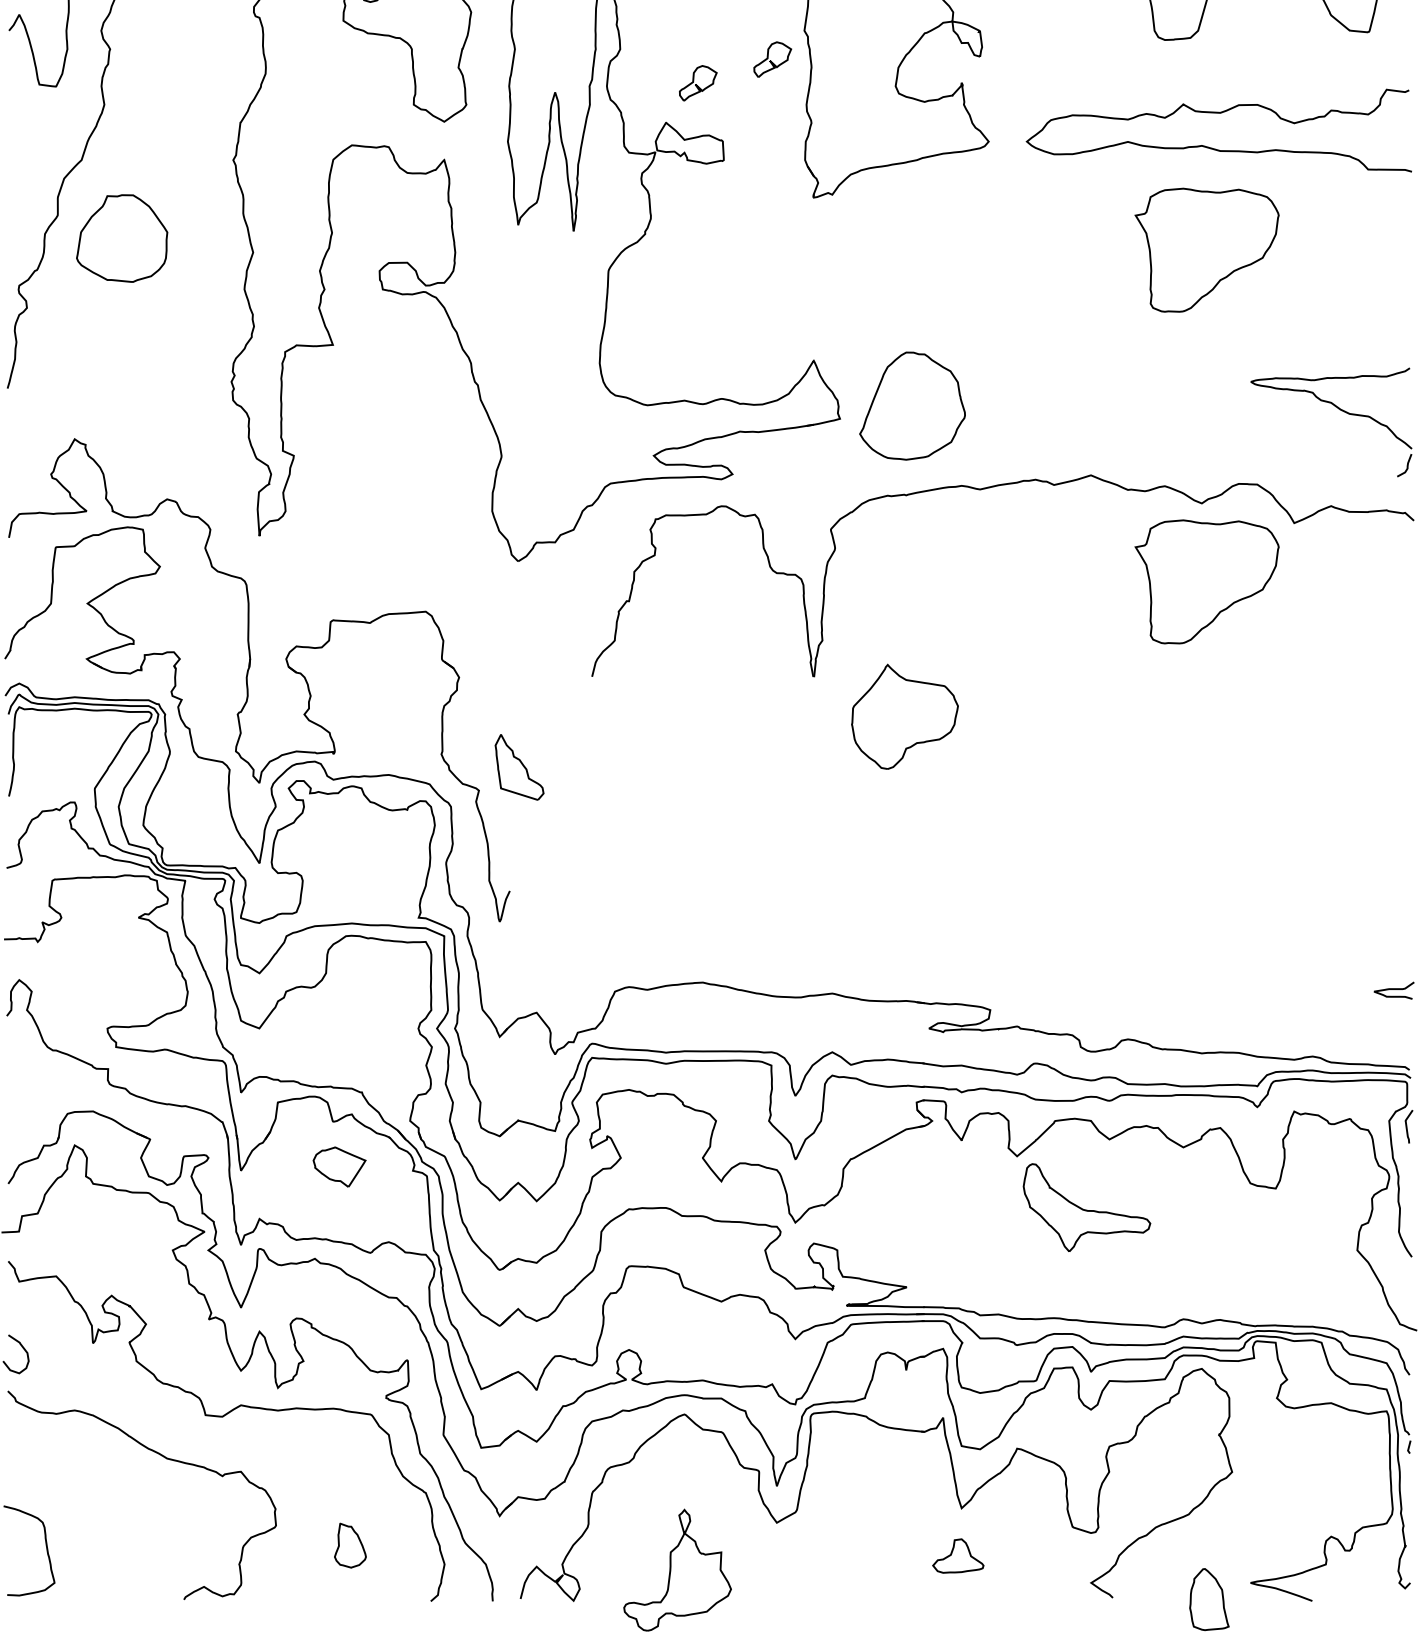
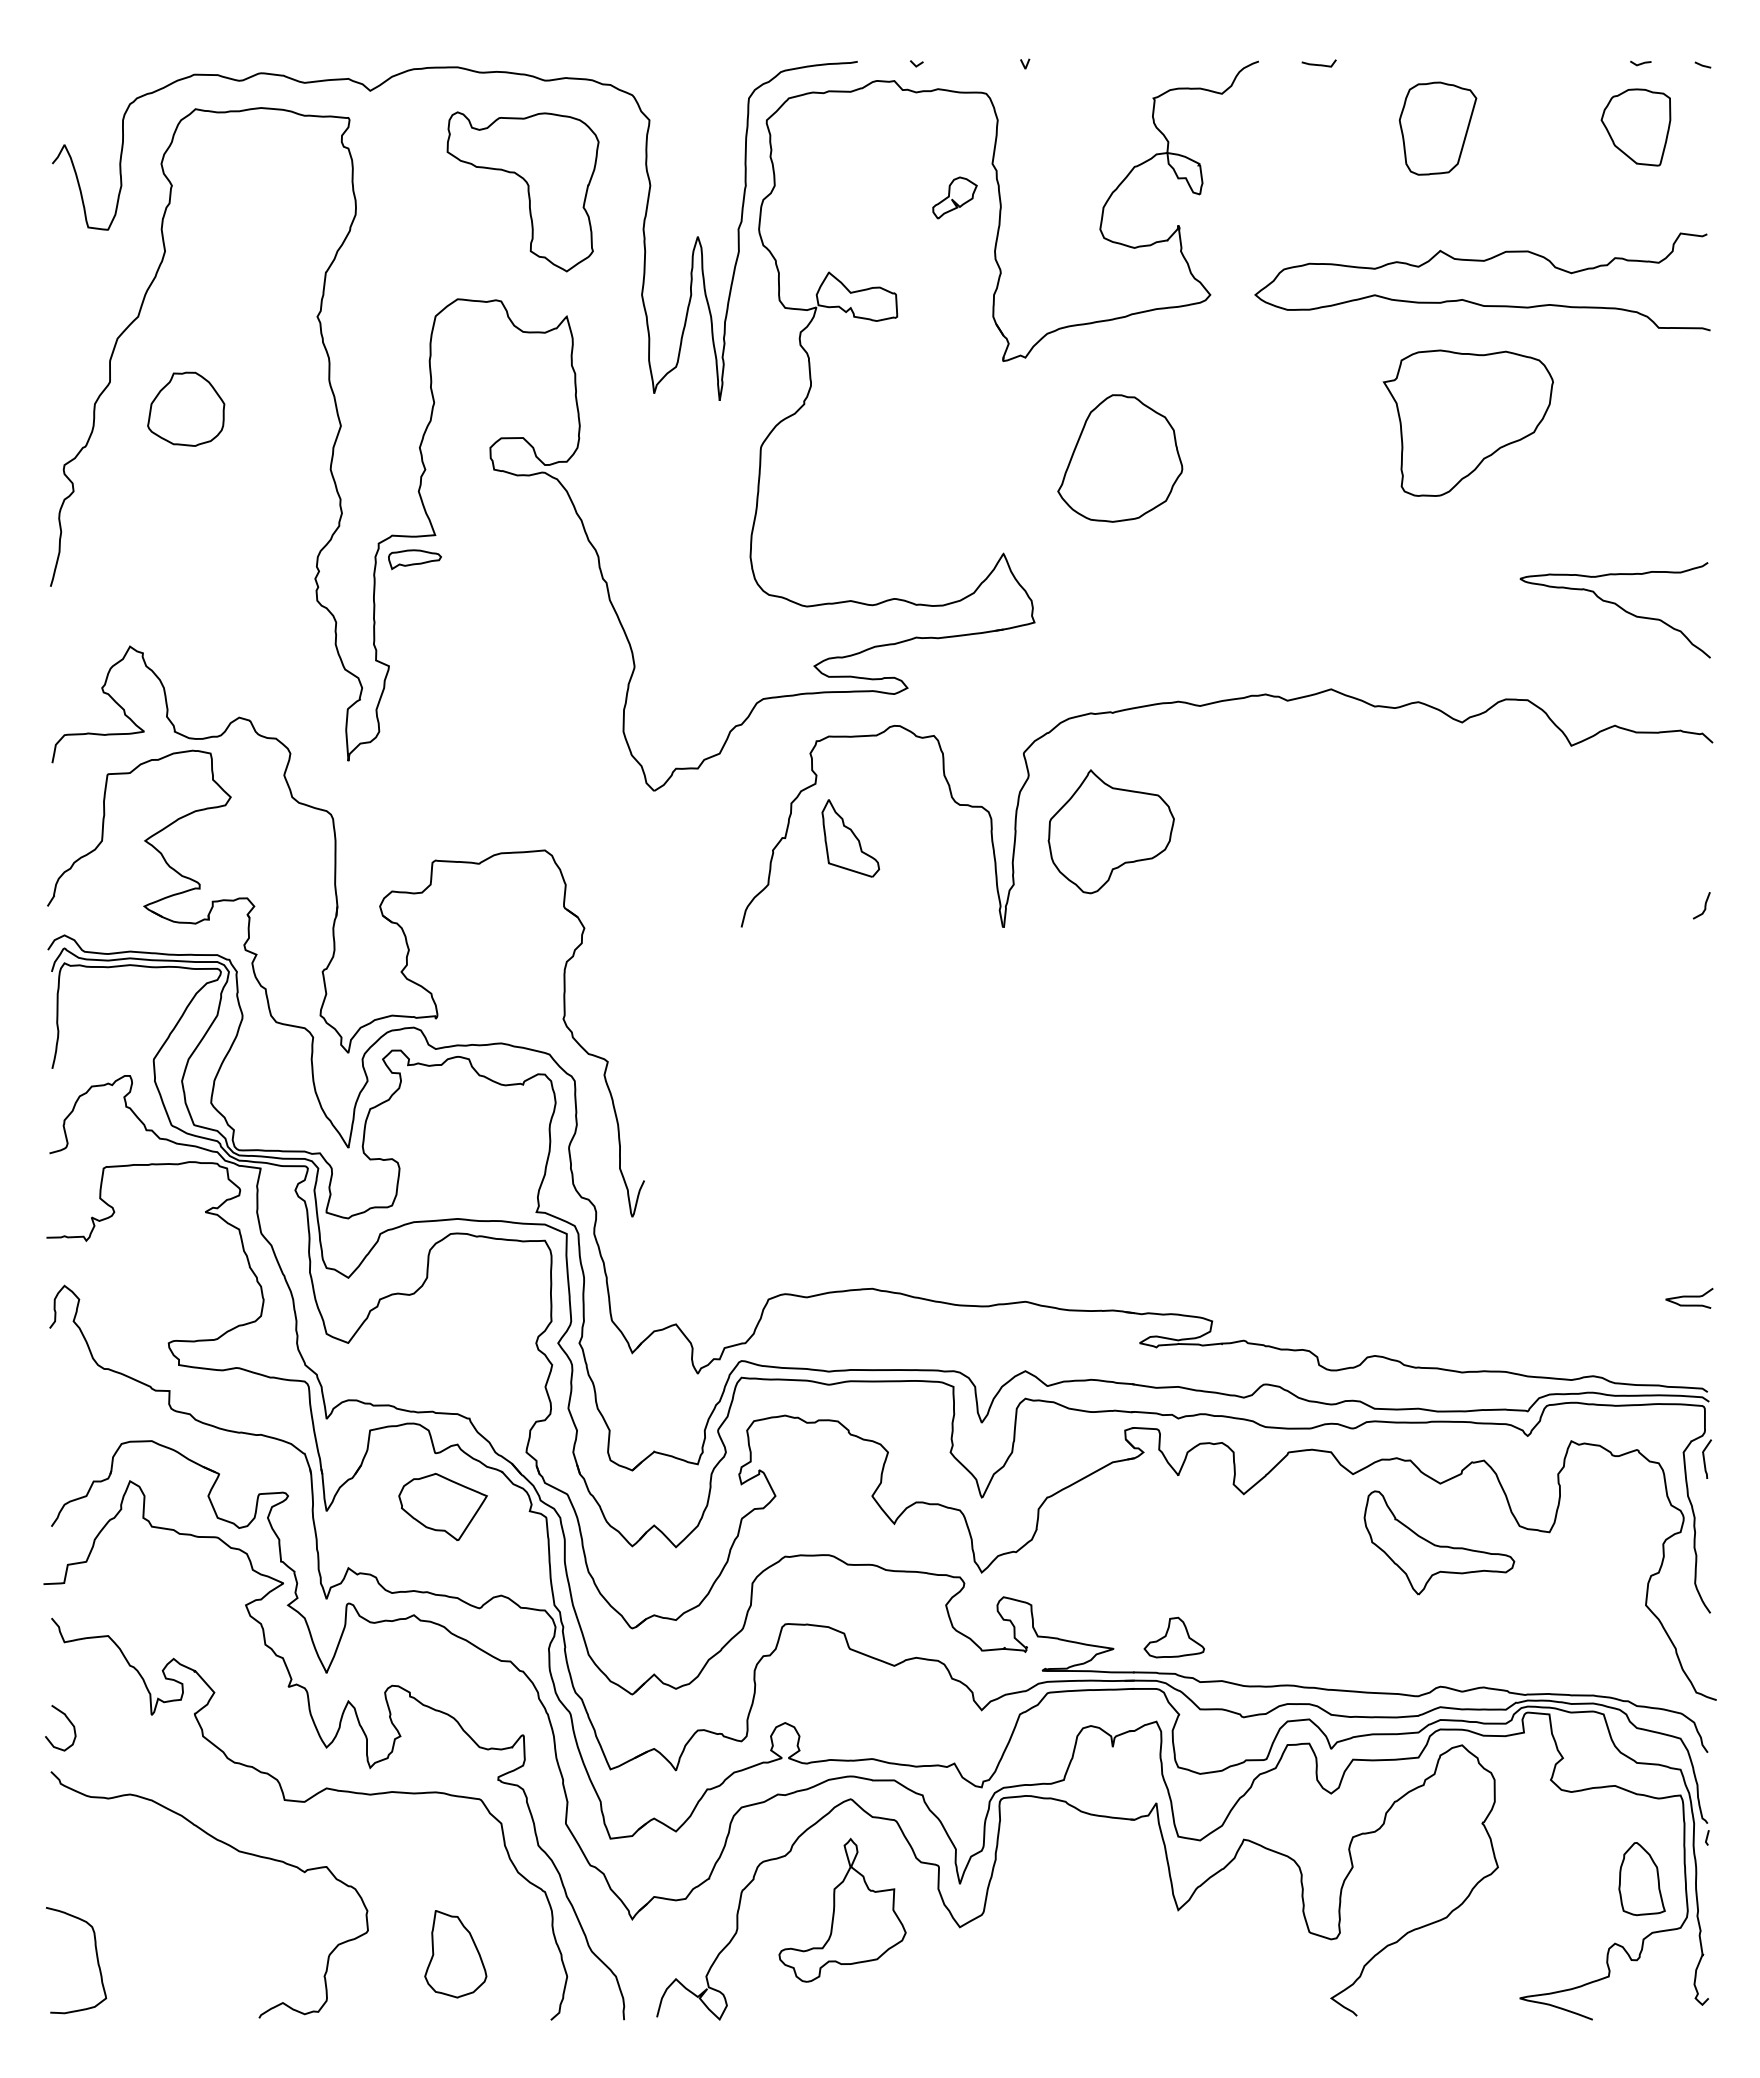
part: (697, 82) -> (866, 225), removed
part: (122, 237) -> (186, 408), size x0.71
part: (315, 365) -> (414, 559), added
part: (912, 406) -> (1120, 458), moved
curve: (1406, 465) -> (1704, 905), moved
part: (1206, 581) -> (1467, 814), removed
part: (904, 716) -> (1110, 831), moved
part: (519, 767) -> (850, 838), moved
part: (339, 1166) -> (442, 1506), size x1.43
part: (1087, 1207) -> (1439, 1542), moved
part: (350, 1545) -> (455, 1954), size x1.67
part: (957, 1555) -> (1173, 1637), moved
part: (677, 1569) -> (842, 1909), moved
part: (1208, 1599) -> (1641, 1879), moved

